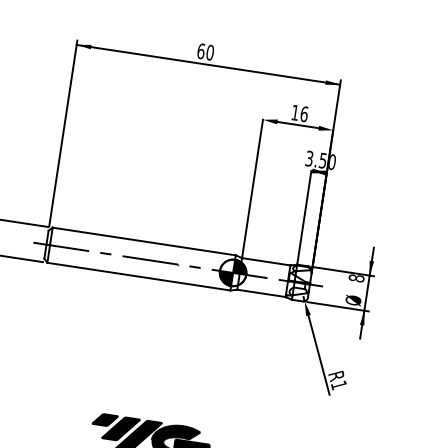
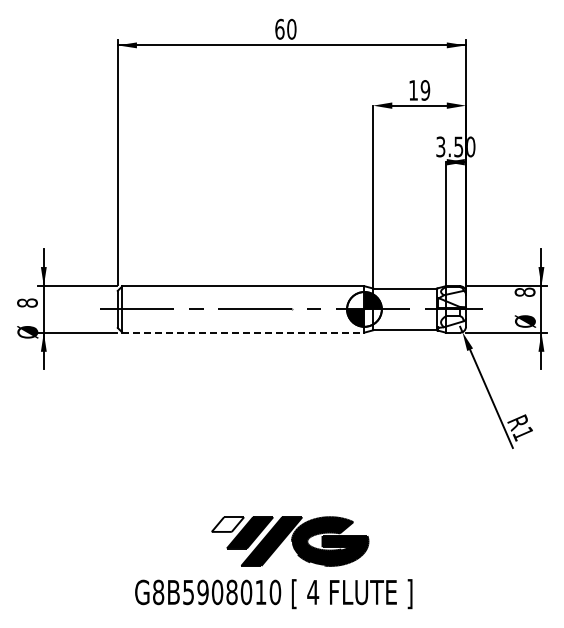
text: (304, 114) -> (425, 90), 16 -> 19
line: (138, 276) -> (243, 332), solid -> dashed
fill: (104, 419) -> (227, 524), removed

